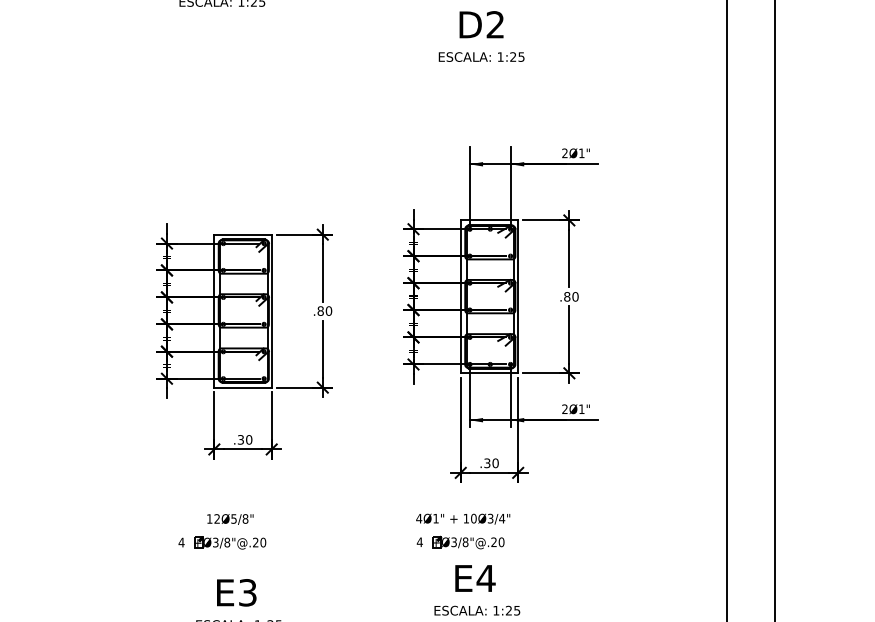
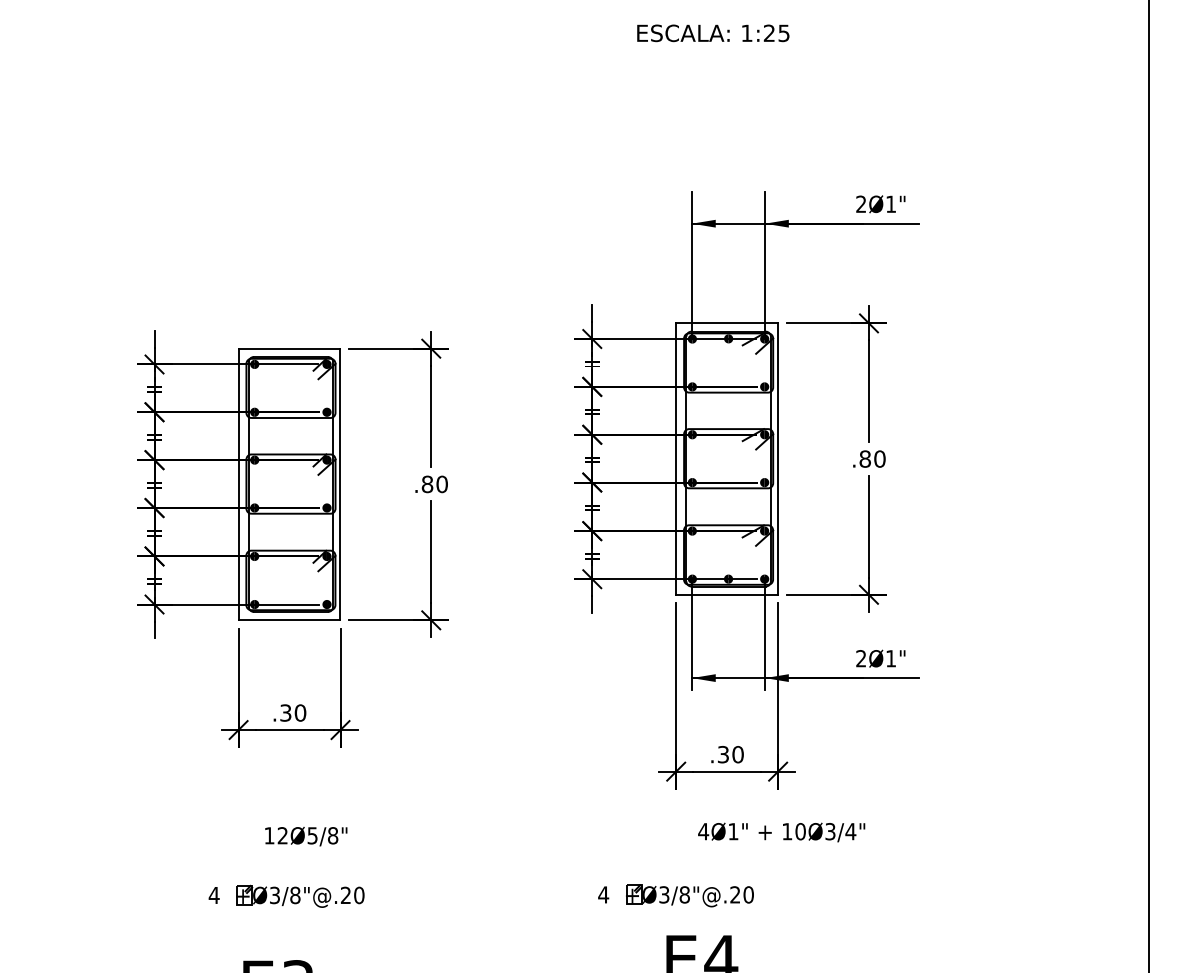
text: (463, 518) -> (782, 831), moved
text: (230, 519) -> (306, 836), moved
part: (222, 542) -> (286, 895), moved

